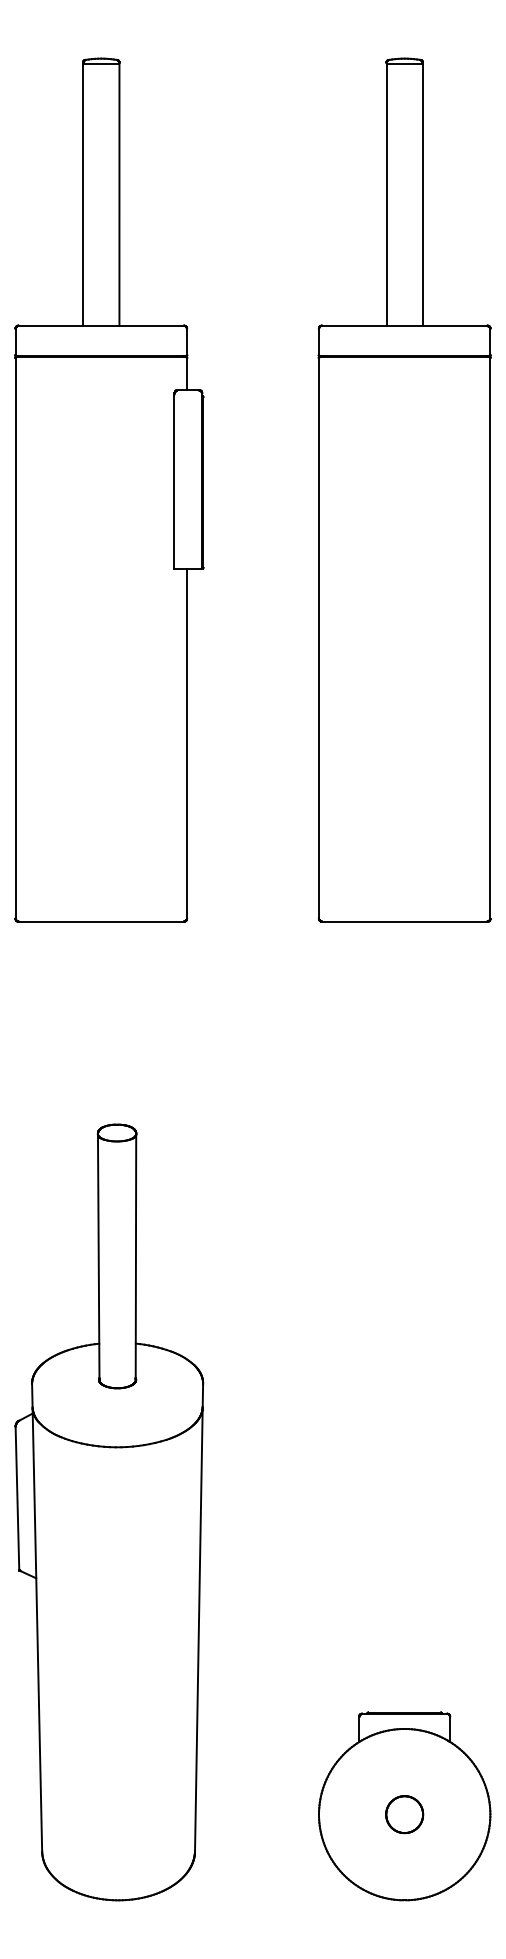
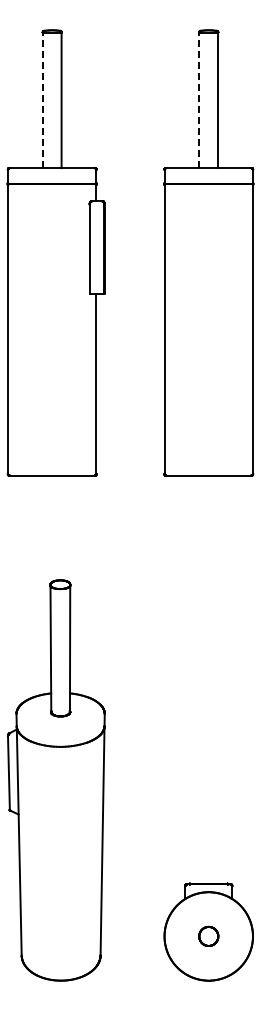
line: (82, 194) -> (42, 100), solid -> dashed
line: (386, 194) -> (199, 100), solid -> dashed

